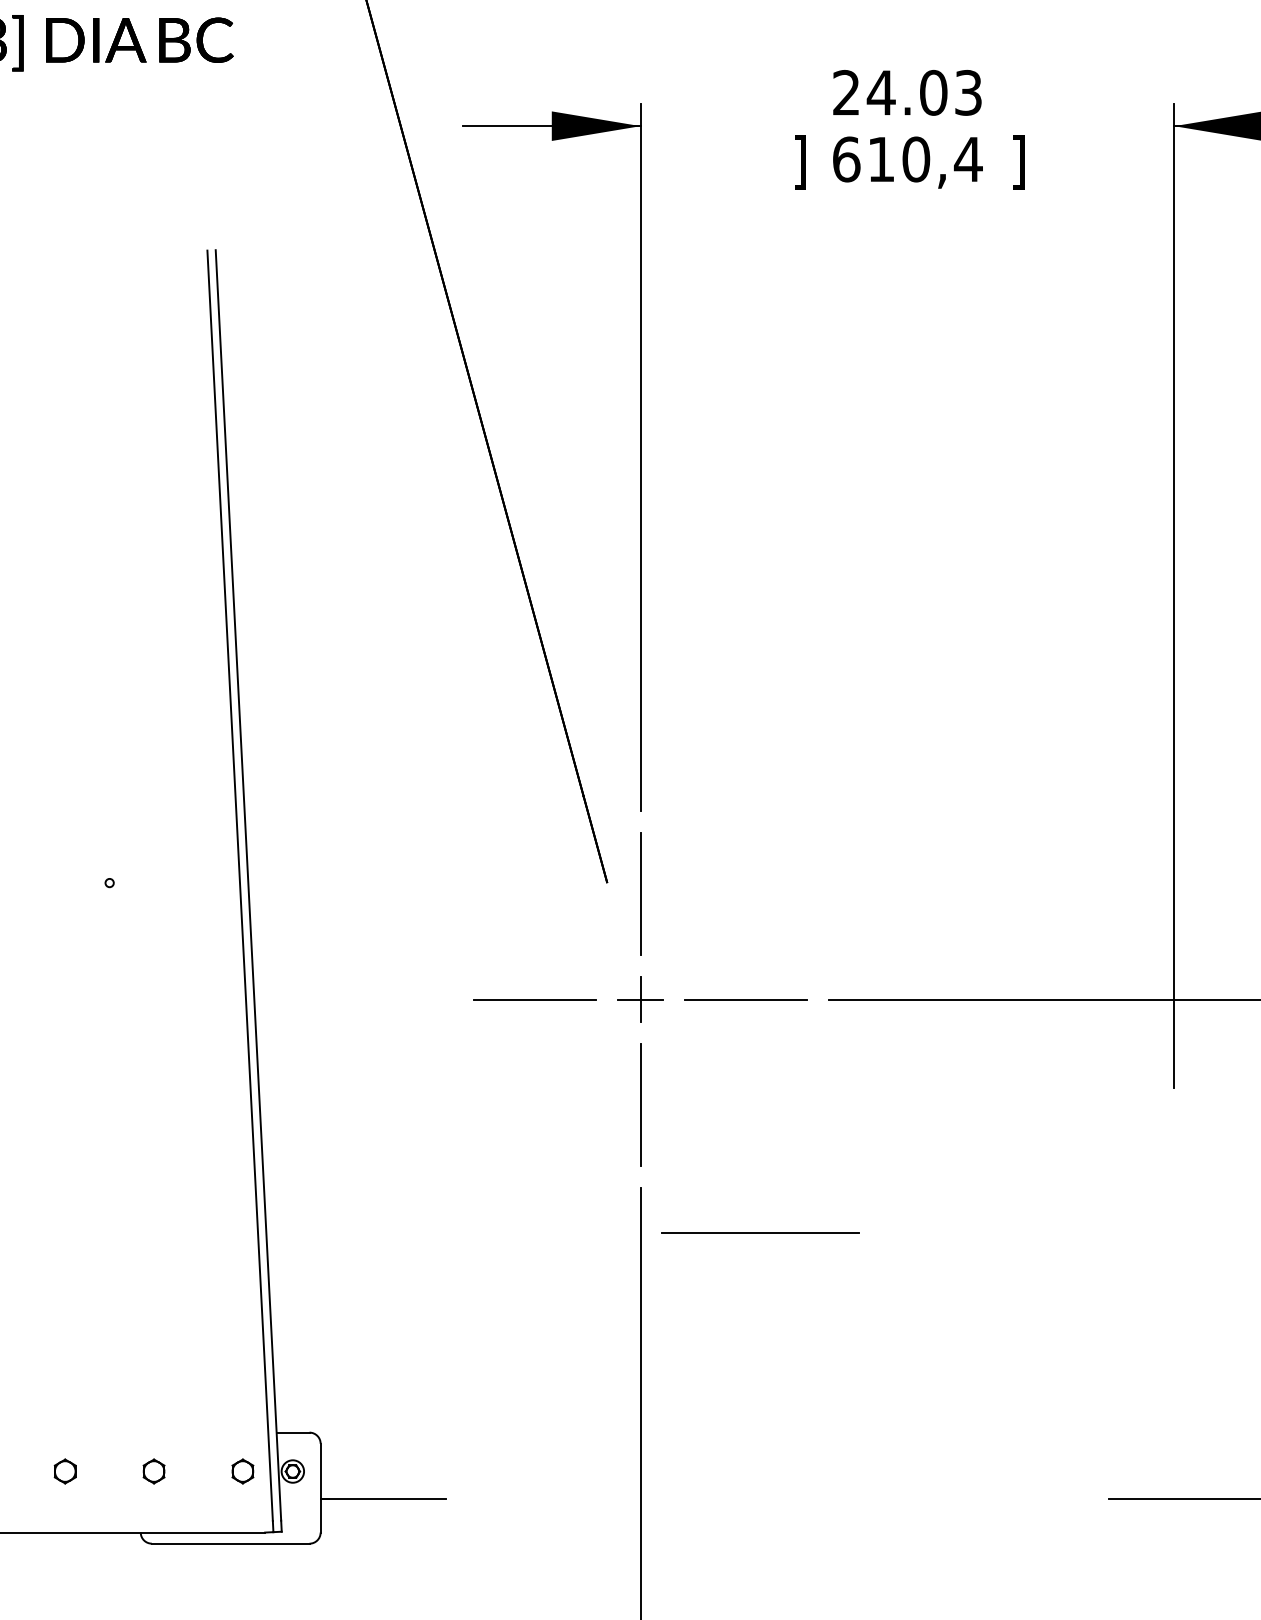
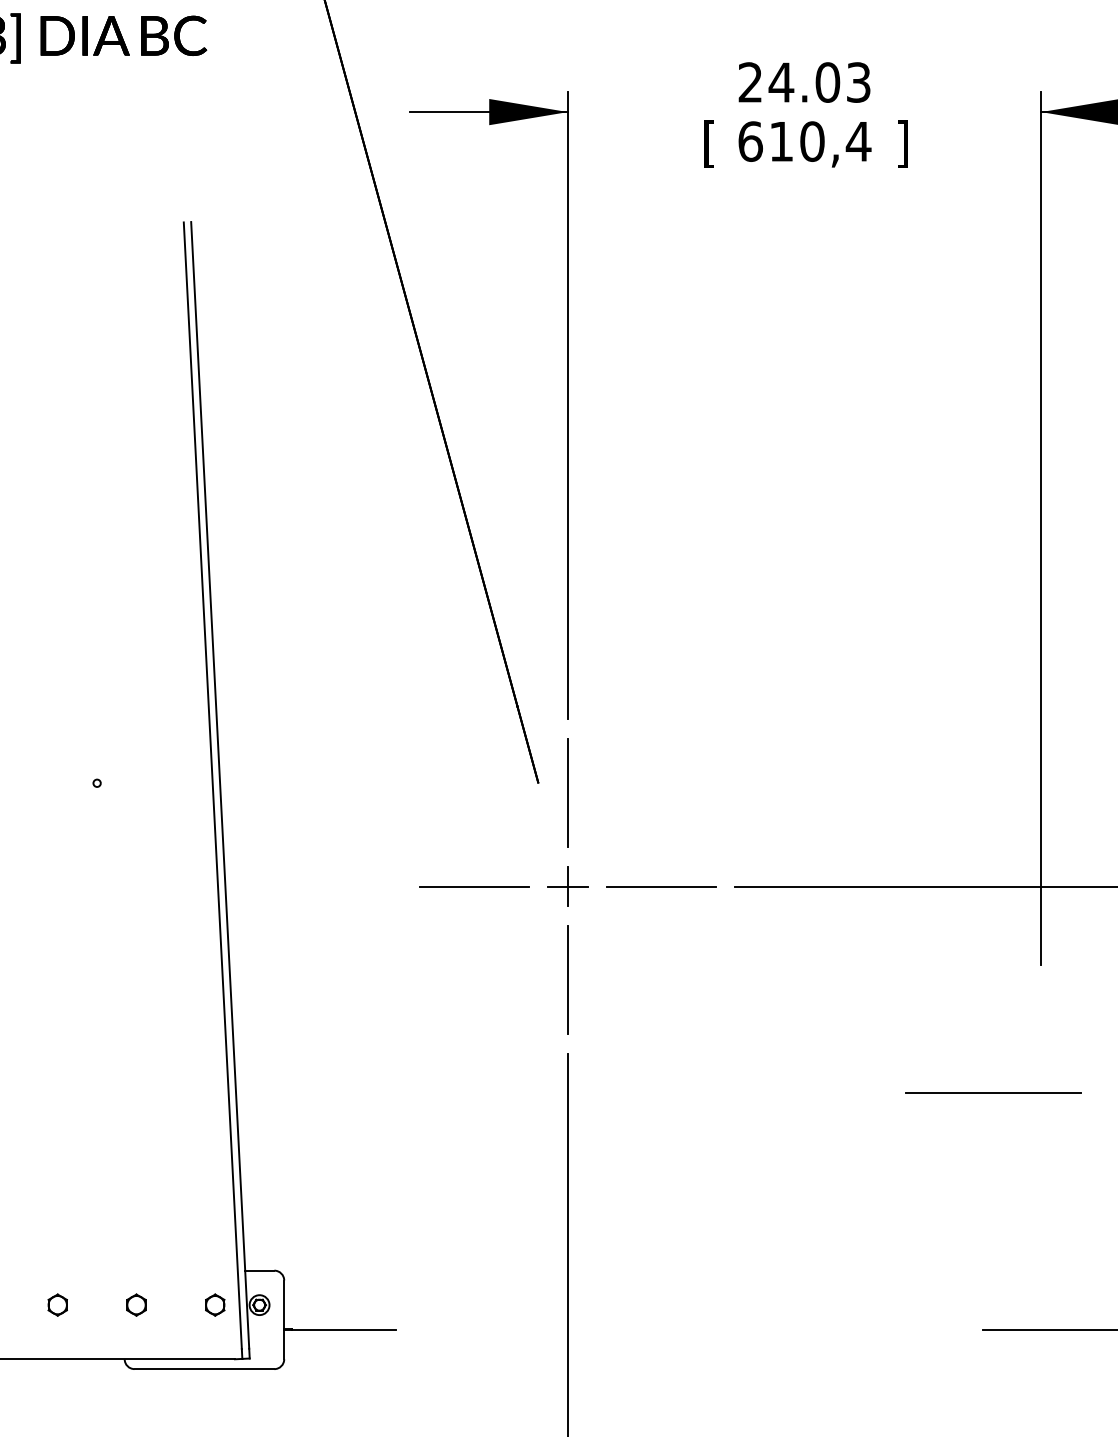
text: (799, 162) -> (708, 144), ] -> [
line: (760, 1232) -> (993, 1093), moved

